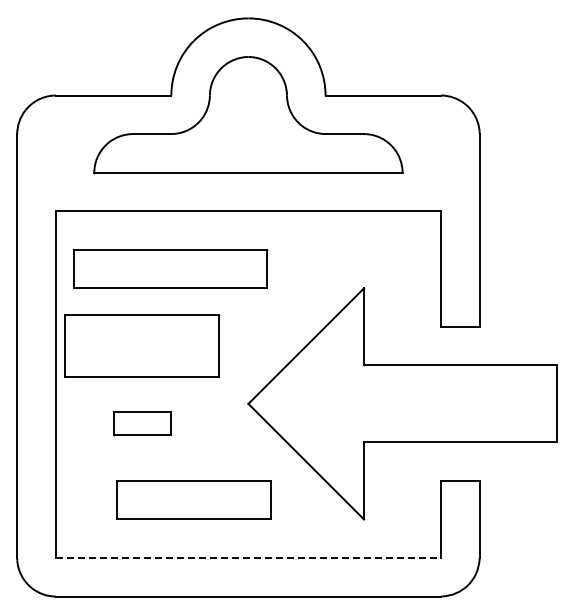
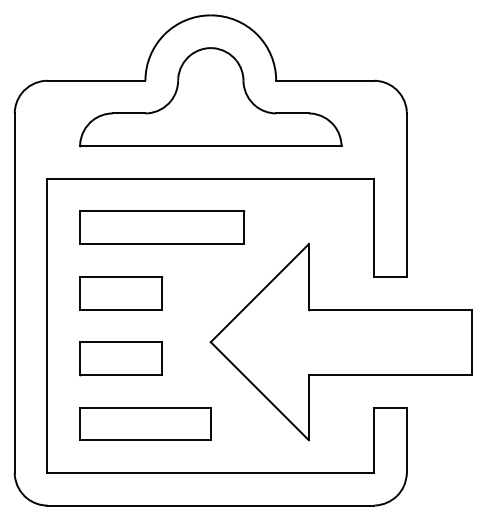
part: (170, 268) -> (161, 227), moved
part: (142, 345) -> (120, 292), size x0.62
part: (142, 423) -> (120, 358), size x1.67
part: (193, 499) -> (144, 423), moved
line: (248, 558) -> (210, 473), dashed -> solid

